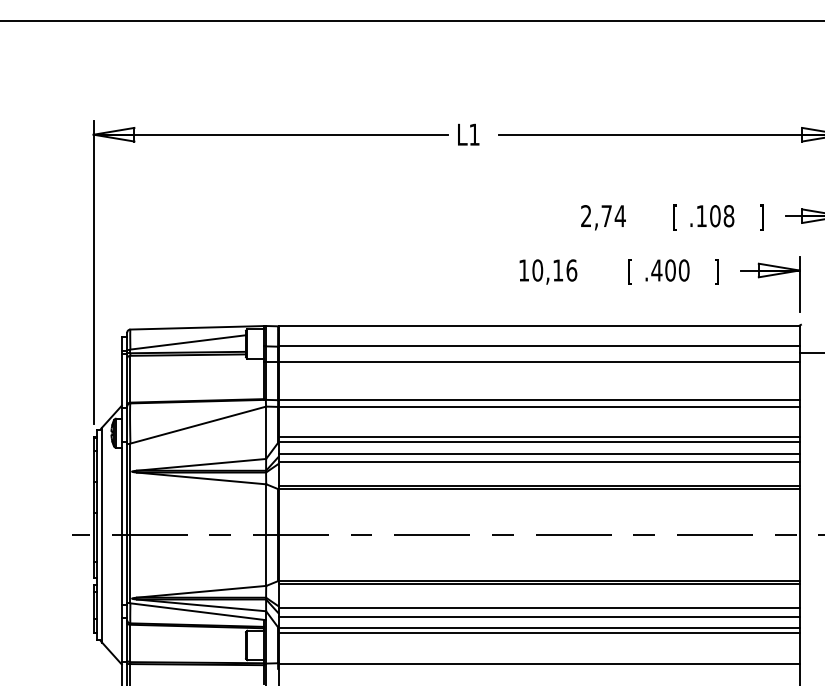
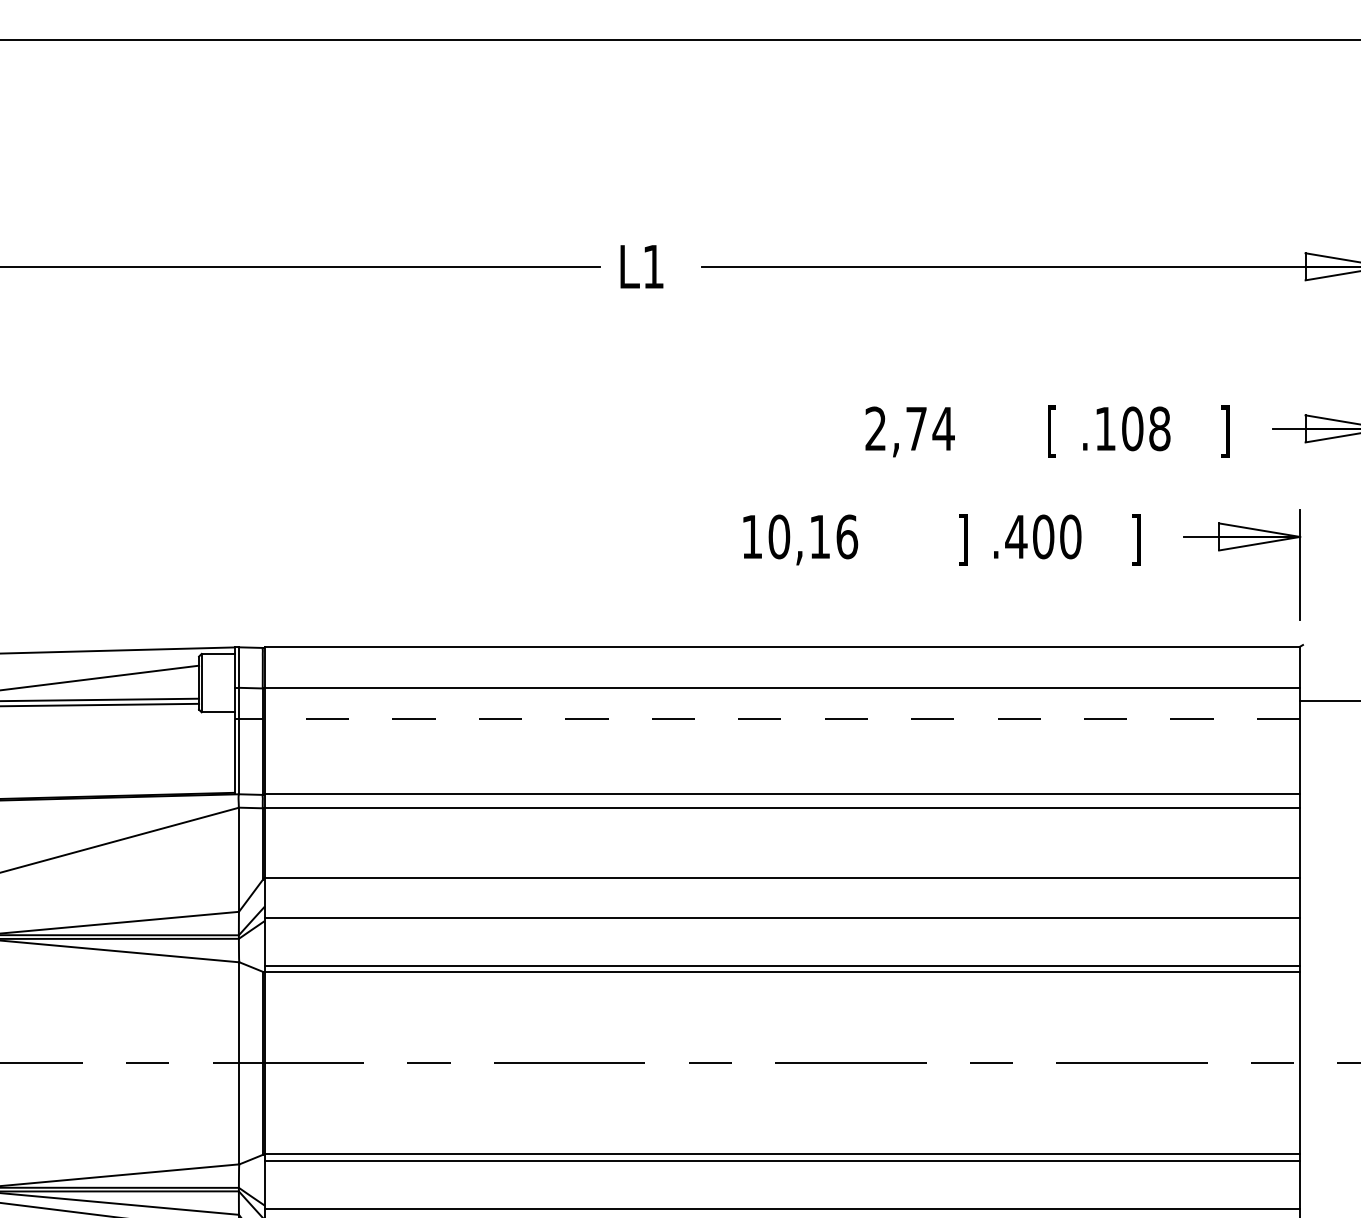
text: (629, 271) -> (961, 538), [ -> ]
line: (531, 361) -> (766, 717), solid -> dashed
line: (539, 437) -> (782, 869), removed
line: (539, 453) -> (782, 900), removed

